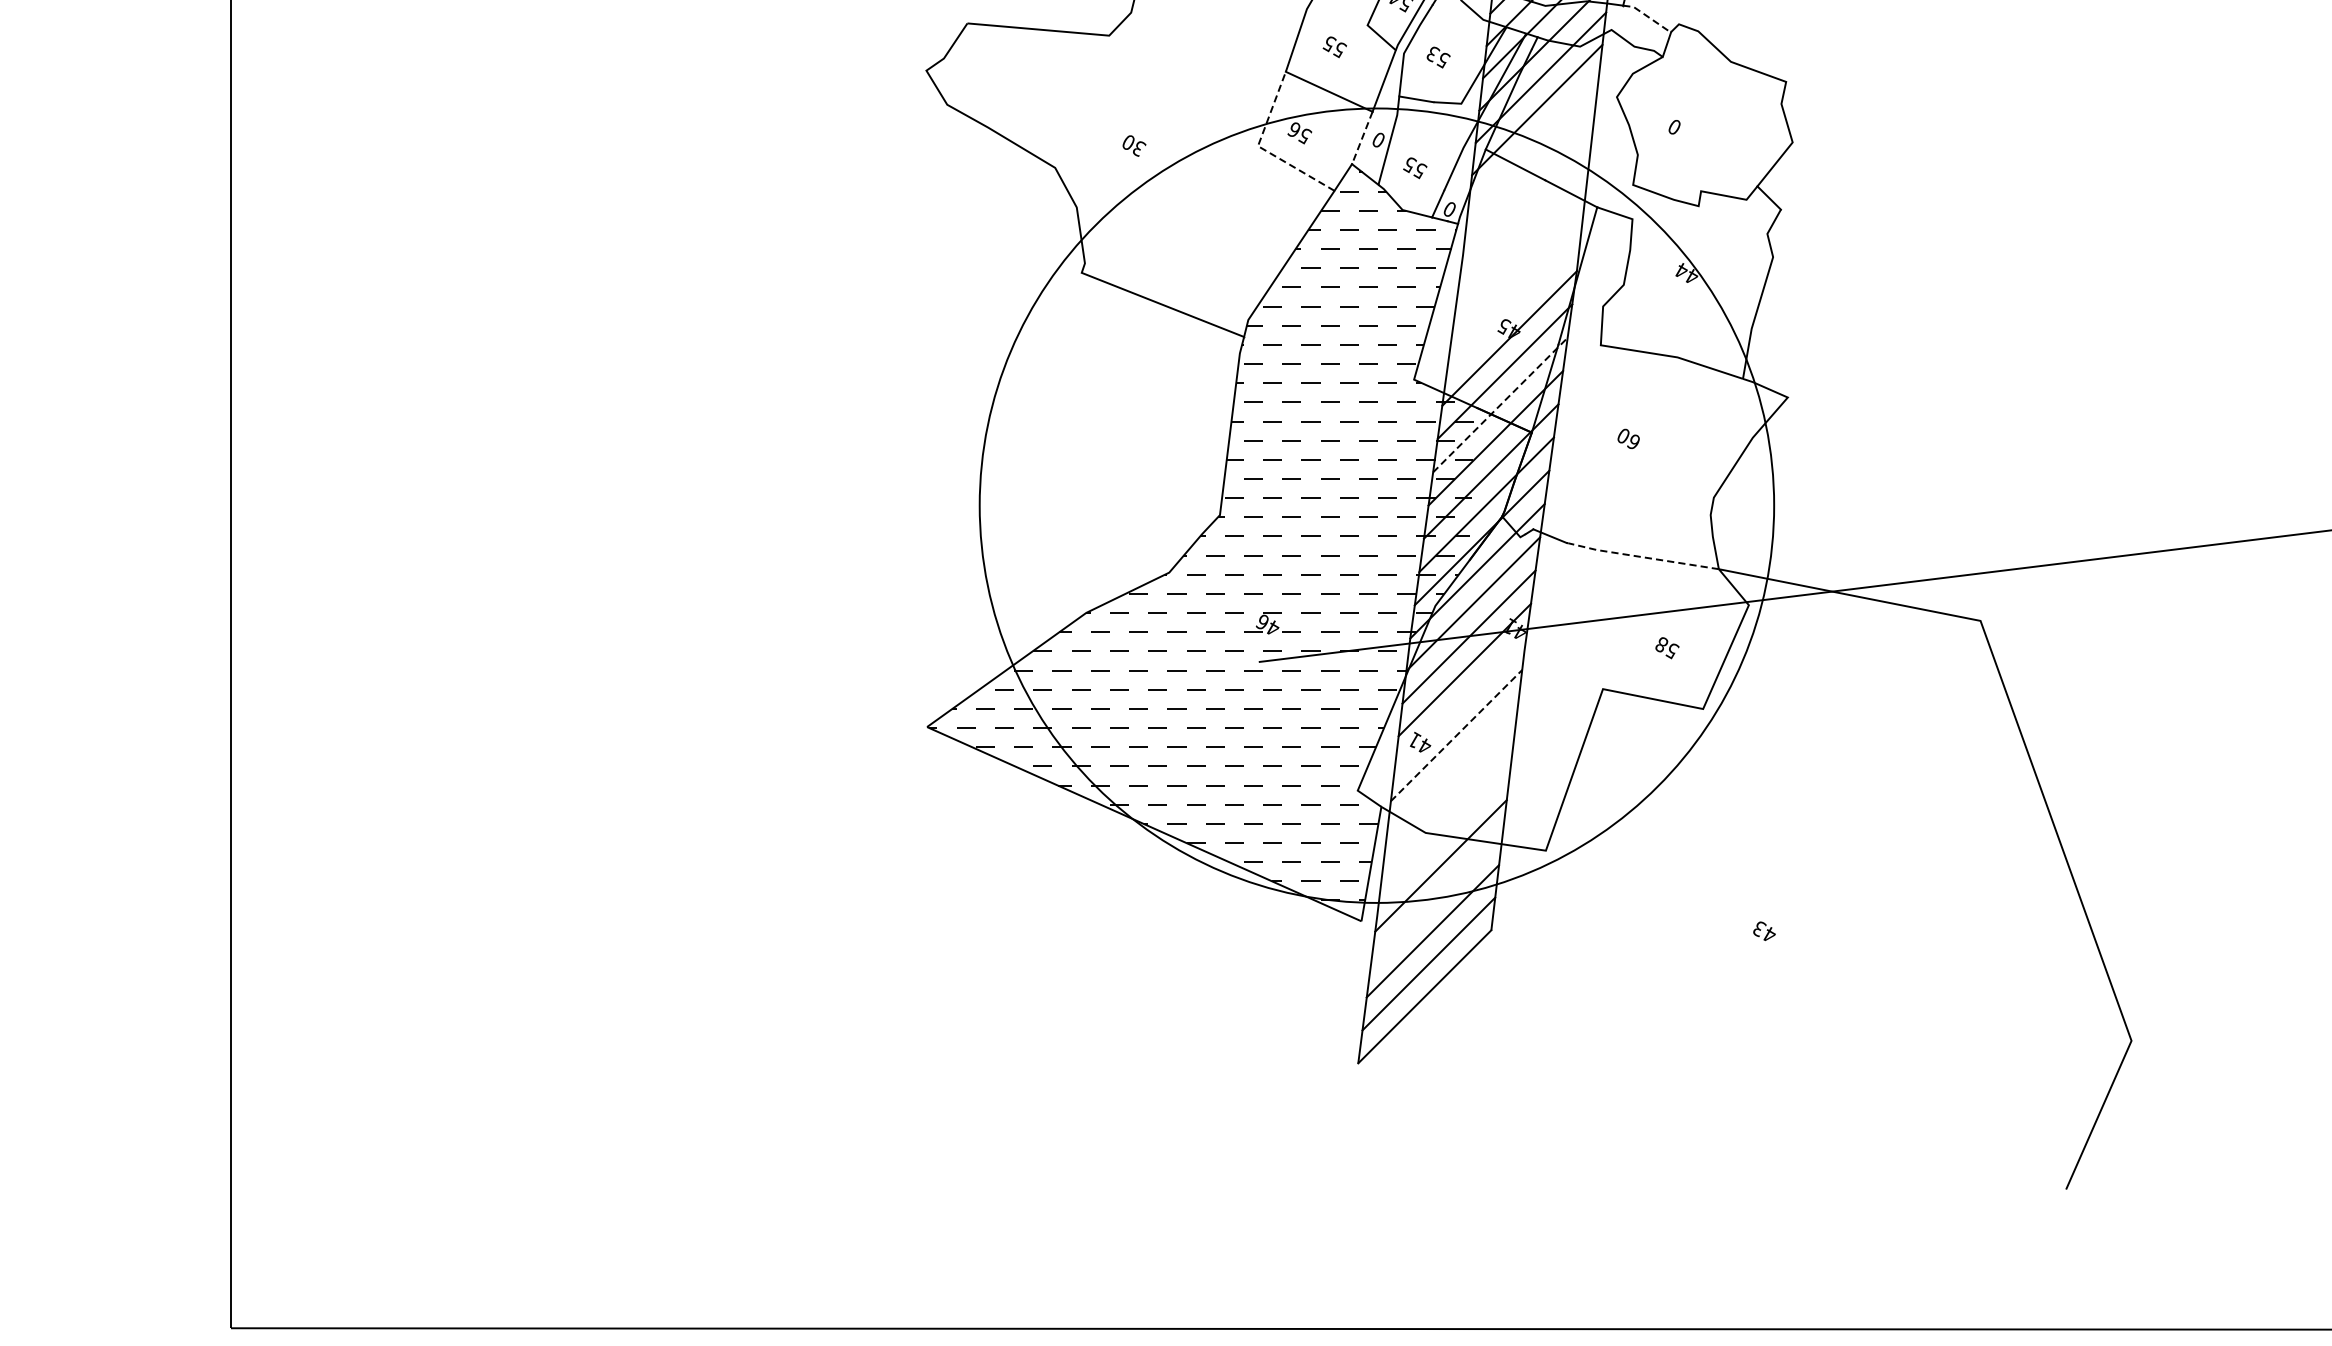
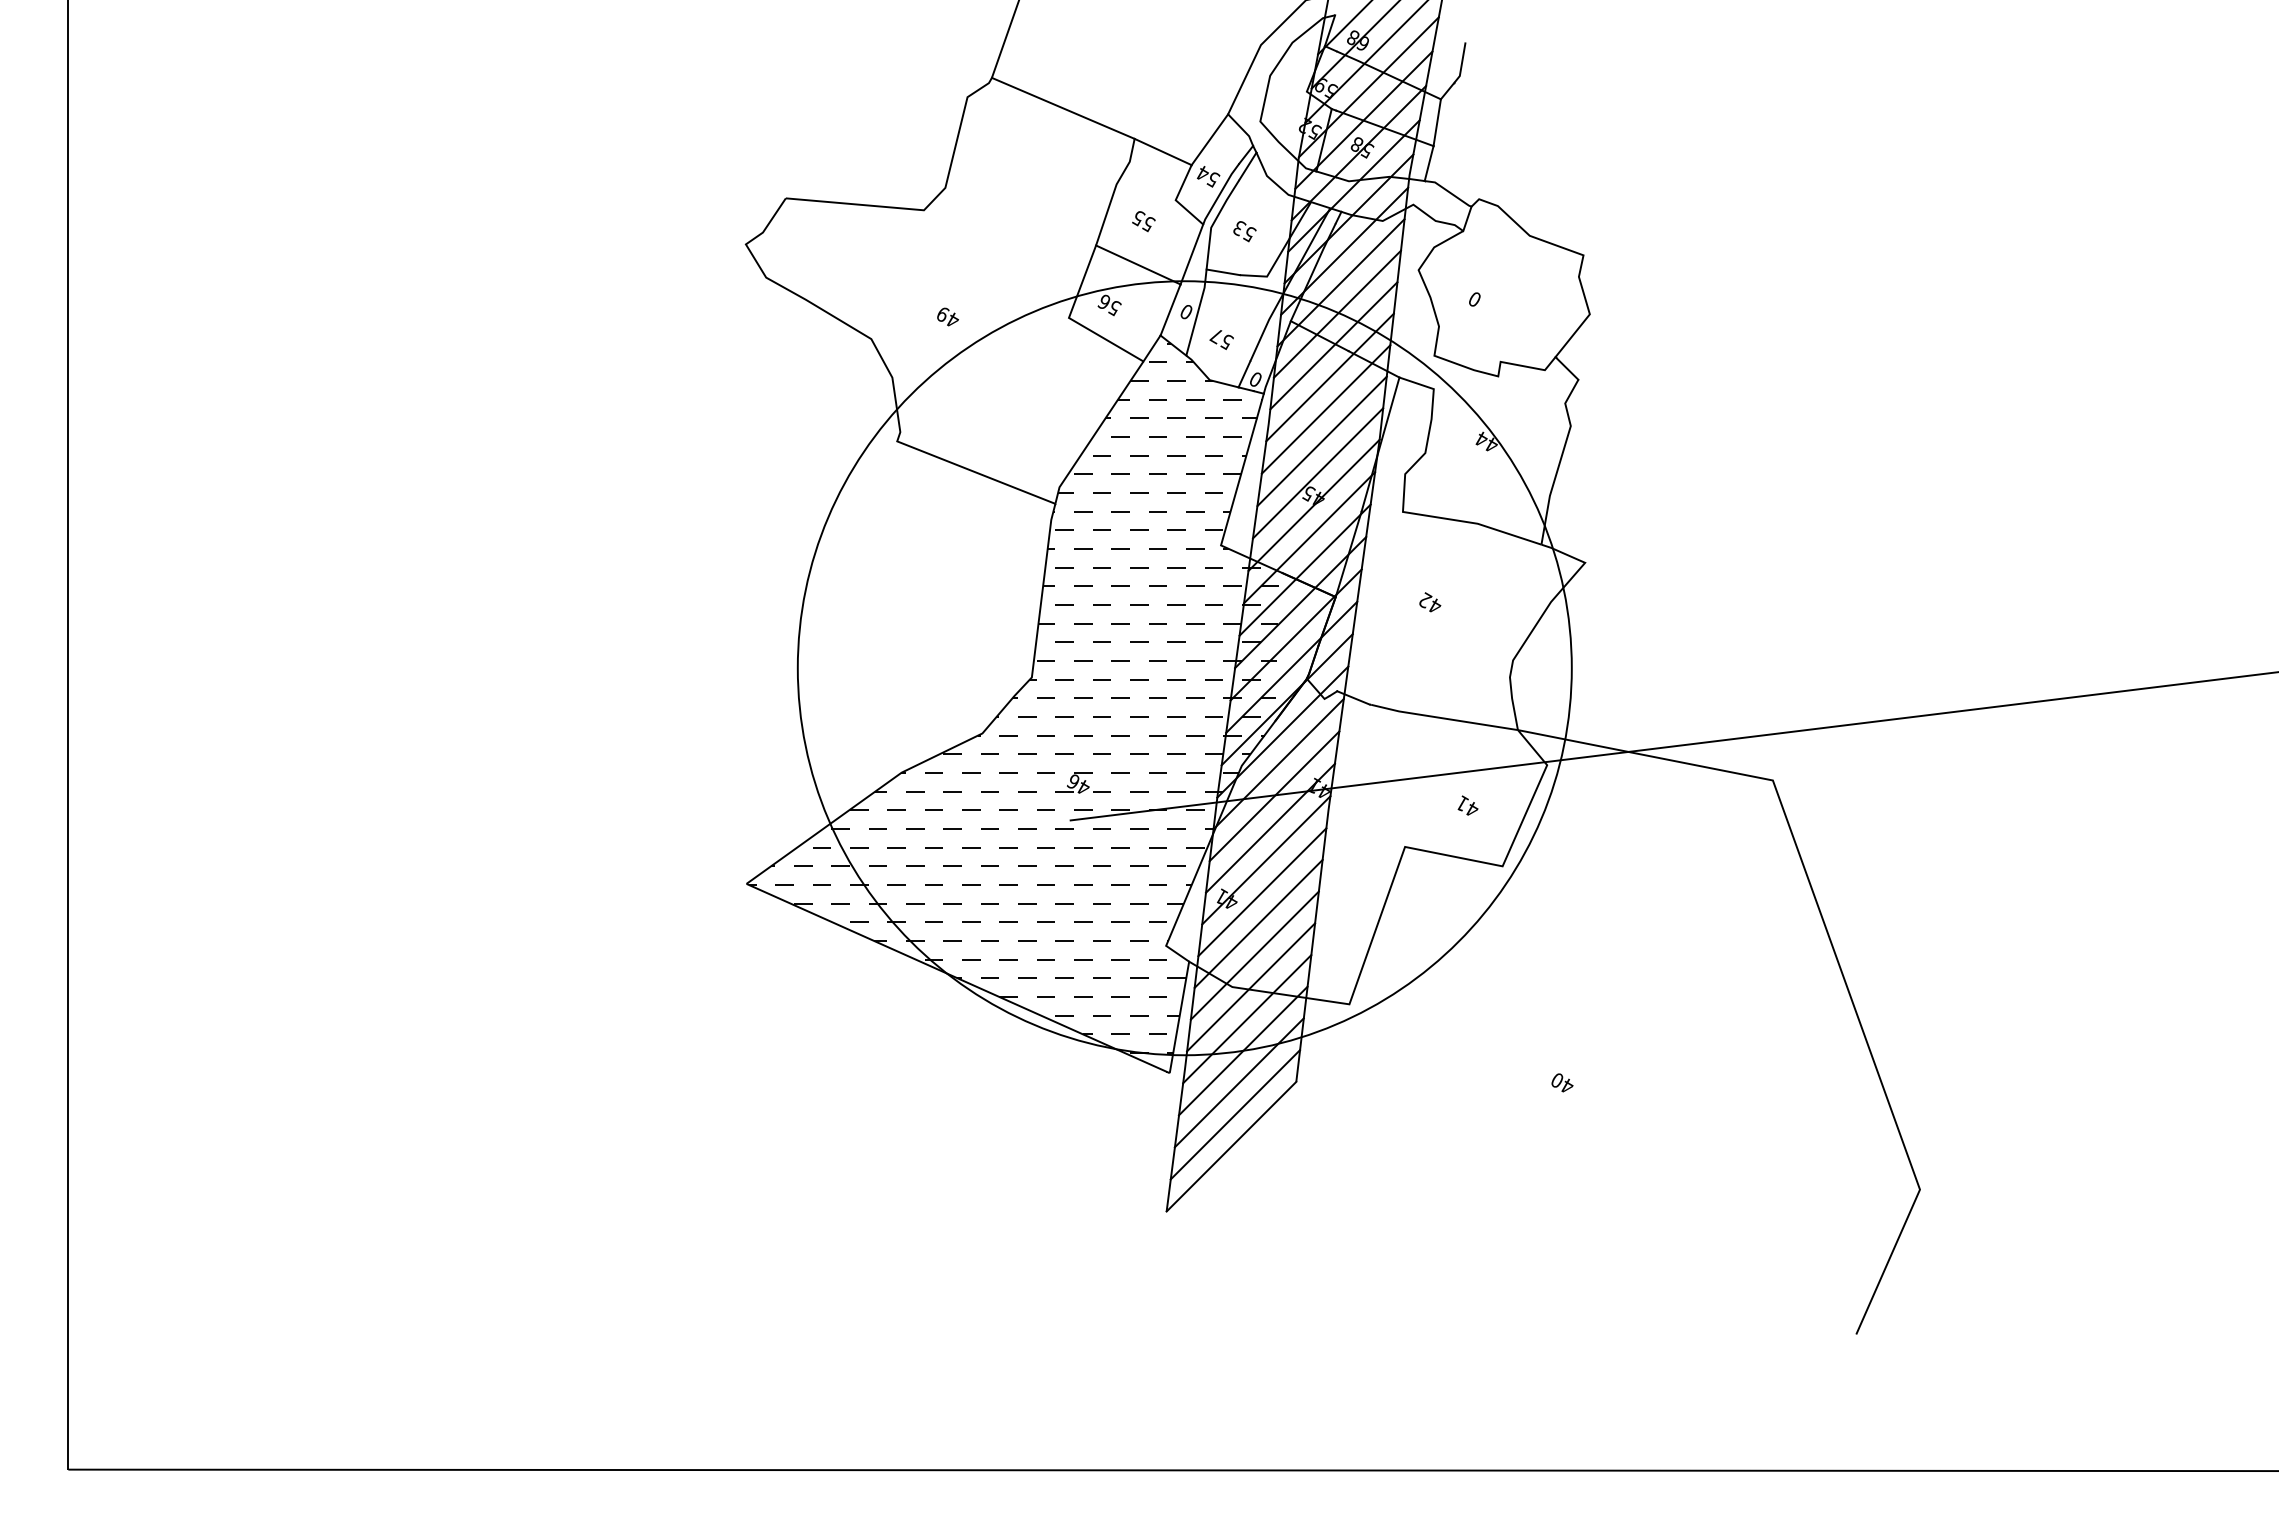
line: (1647, 16) -> (1448, 191), dashed -> solid
line: (1362, 139) -> (1170, 311), dashed -> solid
line: (1532, 141) -> (1336, 313), added
text: (1134, 145) -> (948, 317), 30 -> 49
line: (1261, 147) -> (1072, 319), dashed -> solid
text: (1409, 165) -> (1216, 336), 55 -> 57
line: (1529, 174) -> (1333, 345), added
line: (1525, 207) -> (1329, 377), added
line: (1521, 240) -> (1325, 409), added
line: (1517, 272) -> (1321, 441), added
line: (1514, 305) -> (1318, 473), added
line: (1500, 405) -> (1305, 570), dashed -> solid
text: (1629, 438) -> (1430, 602), 60 -> 42
line: (1642, 557) -> (1443, 718), dashed -> solid
text: (1667, 647) -> (1467, 806), 58 -> 41
line: (1460, 703) -> (1266, 860), added
line: (1456, 734) -> (1262, 891), dashed -> solid
line: (1452, 767) -> (1258, 923), added
line: (1448, 800) -> (1254, 955), added
line: (1445, 833) -> (1251, 987), added
line: (1436, 898) -> (1242, 1050), added
text: (1759, 928) -> (1557, 1080), 43 -> 40

